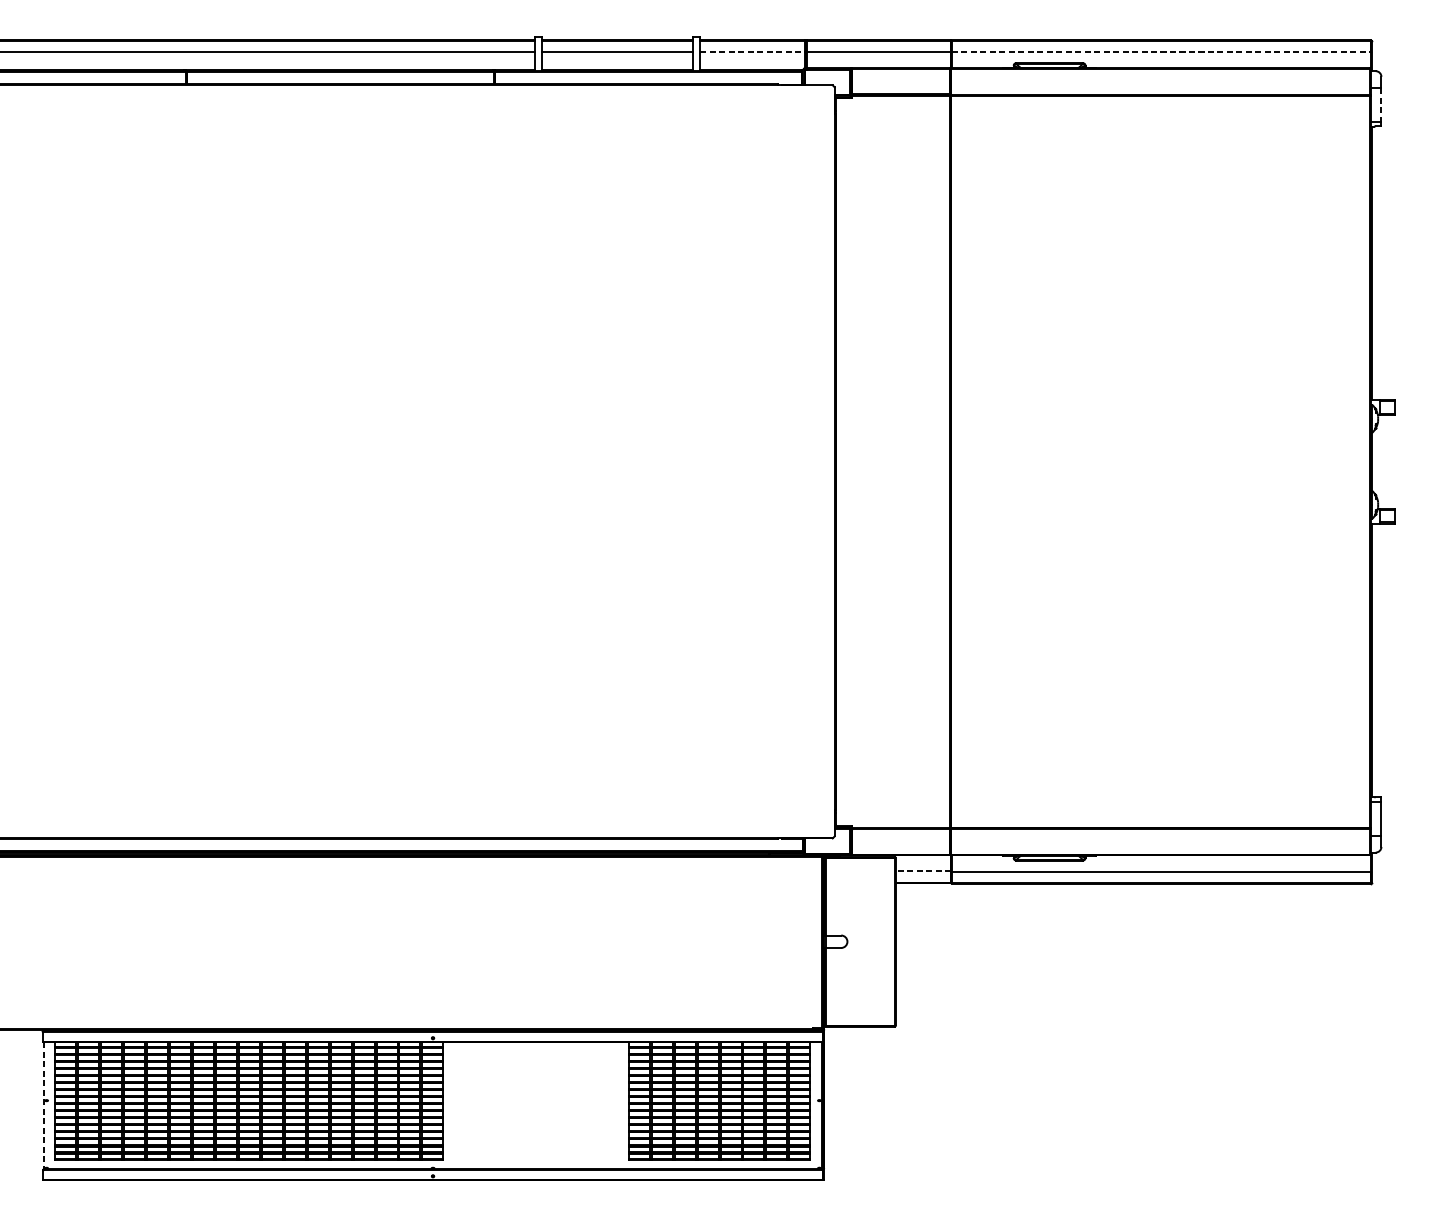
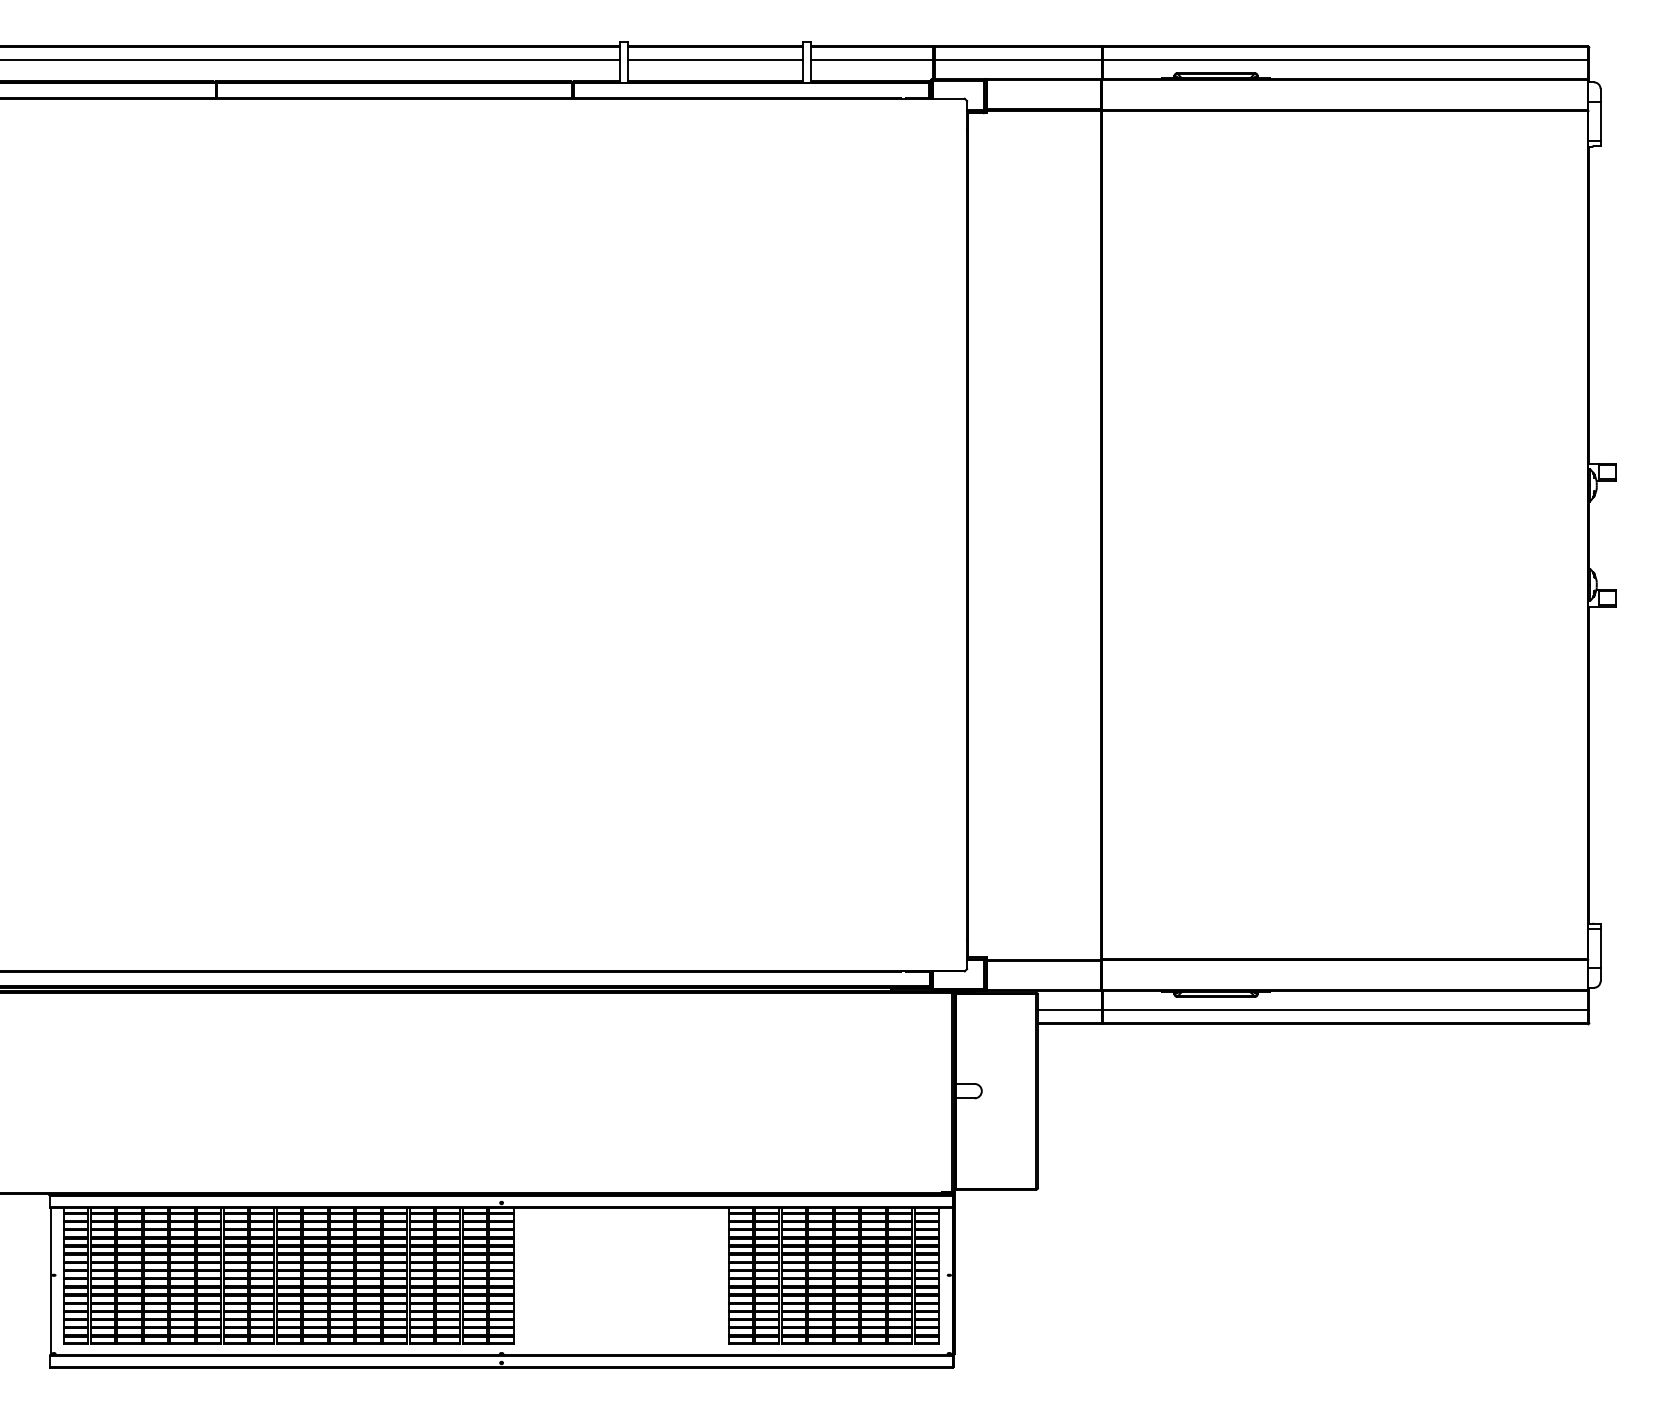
line: (752, 52) -> (871, 60), dashed -> solid
line: (1161, 52) -> (1345, 60), dashed -> solid
line: (1381, 104) -> (1600, 121), dashed -> solid
line: (923, 871) -> (1069, 1009), dashed -> solid
line: (43, 1106) -> (50, 1281), dashed -> solid

